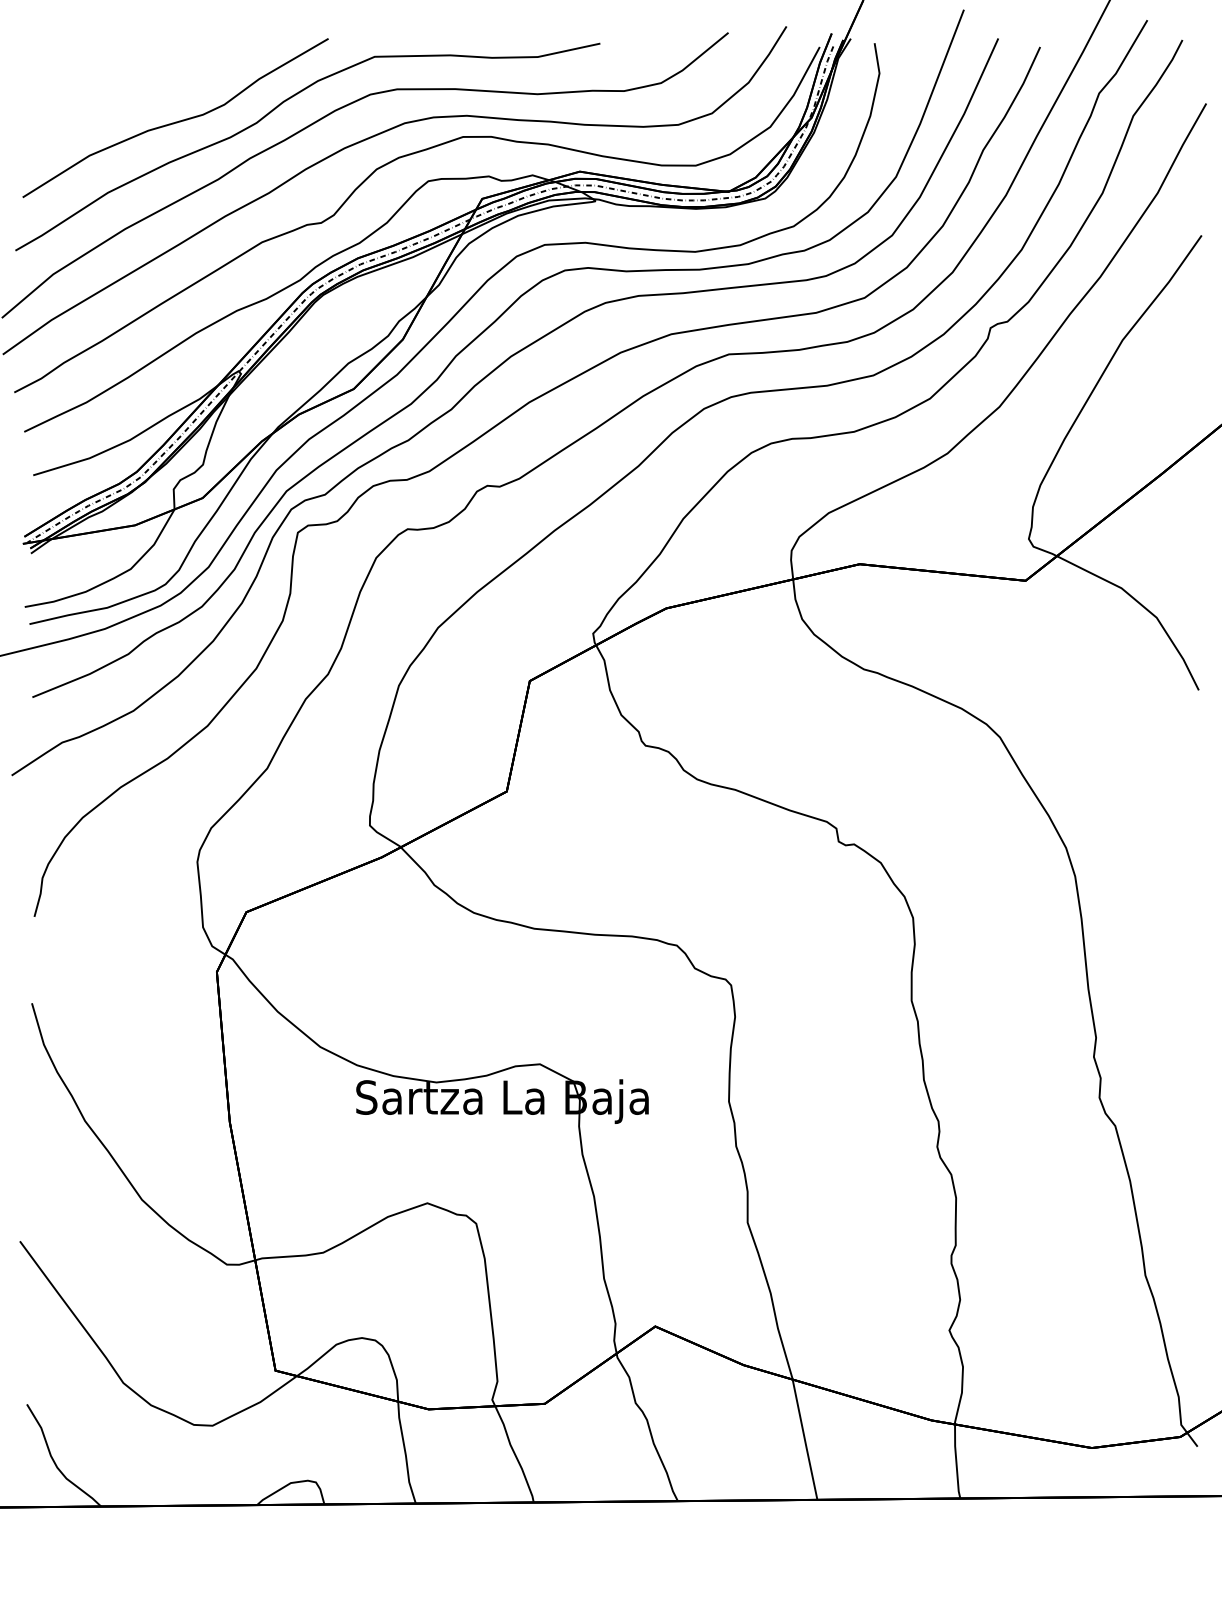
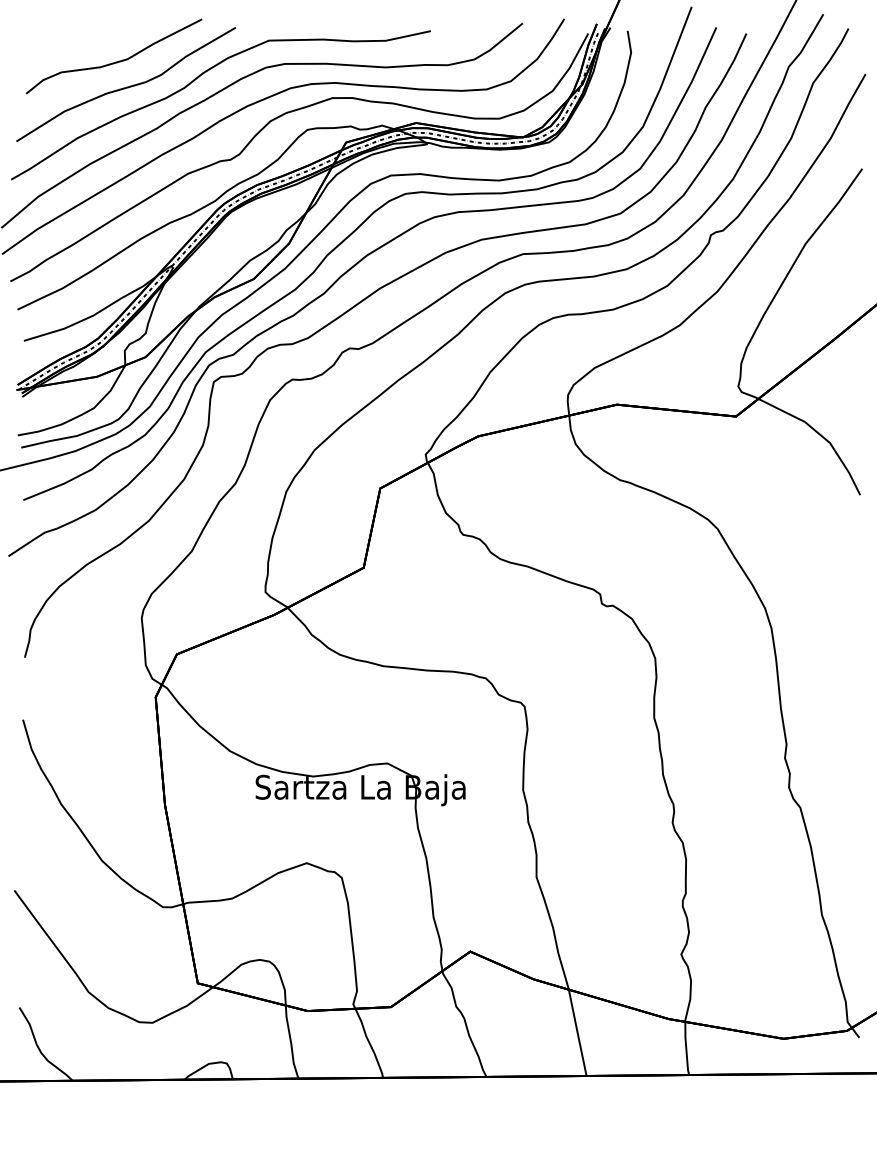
curve: (160, 86) -> (115, 61), added

